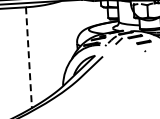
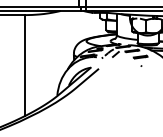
line: (28, 57) -> (24, 65), dashed -> solid

